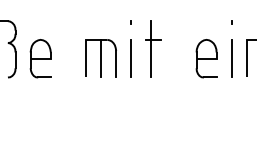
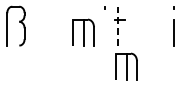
line: (151, 48) -> (118, 25), solid -> dashed
part: (40, 58) -> (41, 32), removed
line: (131, 58) -> (104, 32), removed
part: (206, 58) -> (156, 32), removed
part: (163, 107) -> (126, 66), added

